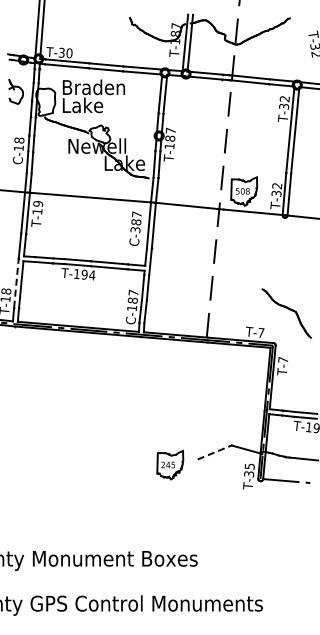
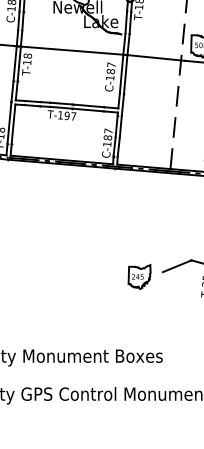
text: (38, 204) -> (28, 56), T-19 -> T-18
text: (135, 230) -> (110, 78), C-387 -> C-187
text: (92, 275) -> (73, 116), T-194 -> T-197
line: (16, 283) -> (9, 123), dashed -> solid
line: (214, 452) -> (177, 266), dashed -> solid

